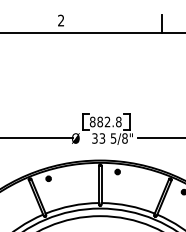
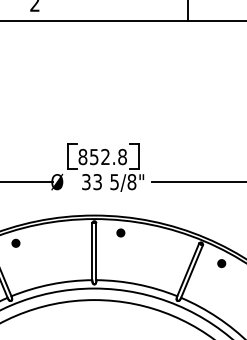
text: (100, 121) -> (94, 156), 882.8 -> 852.8

